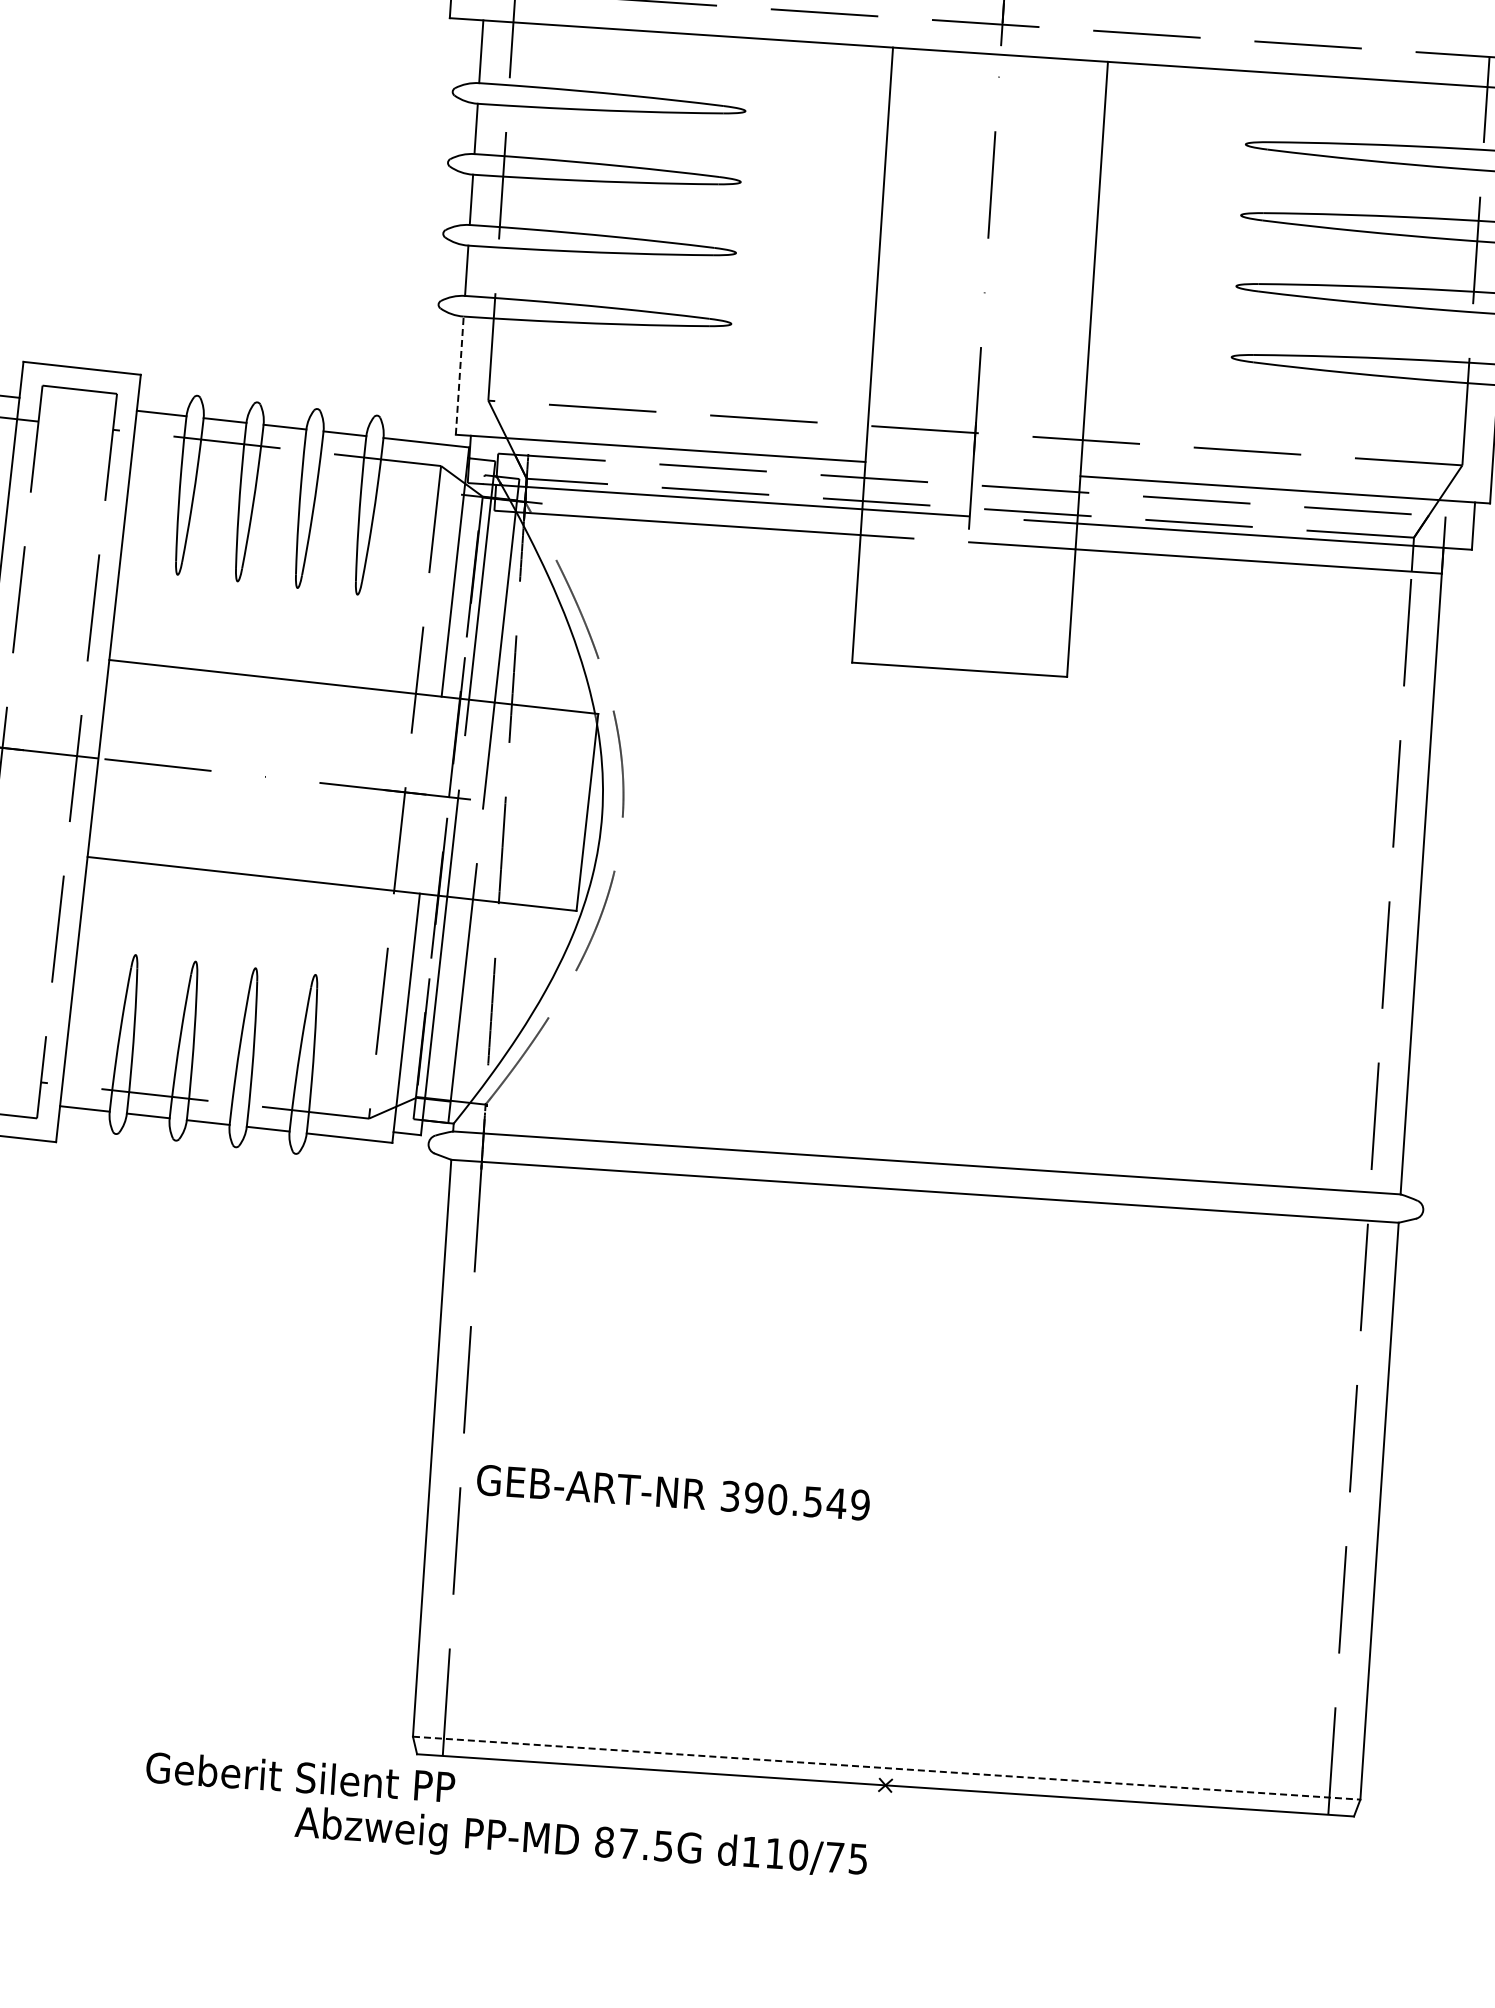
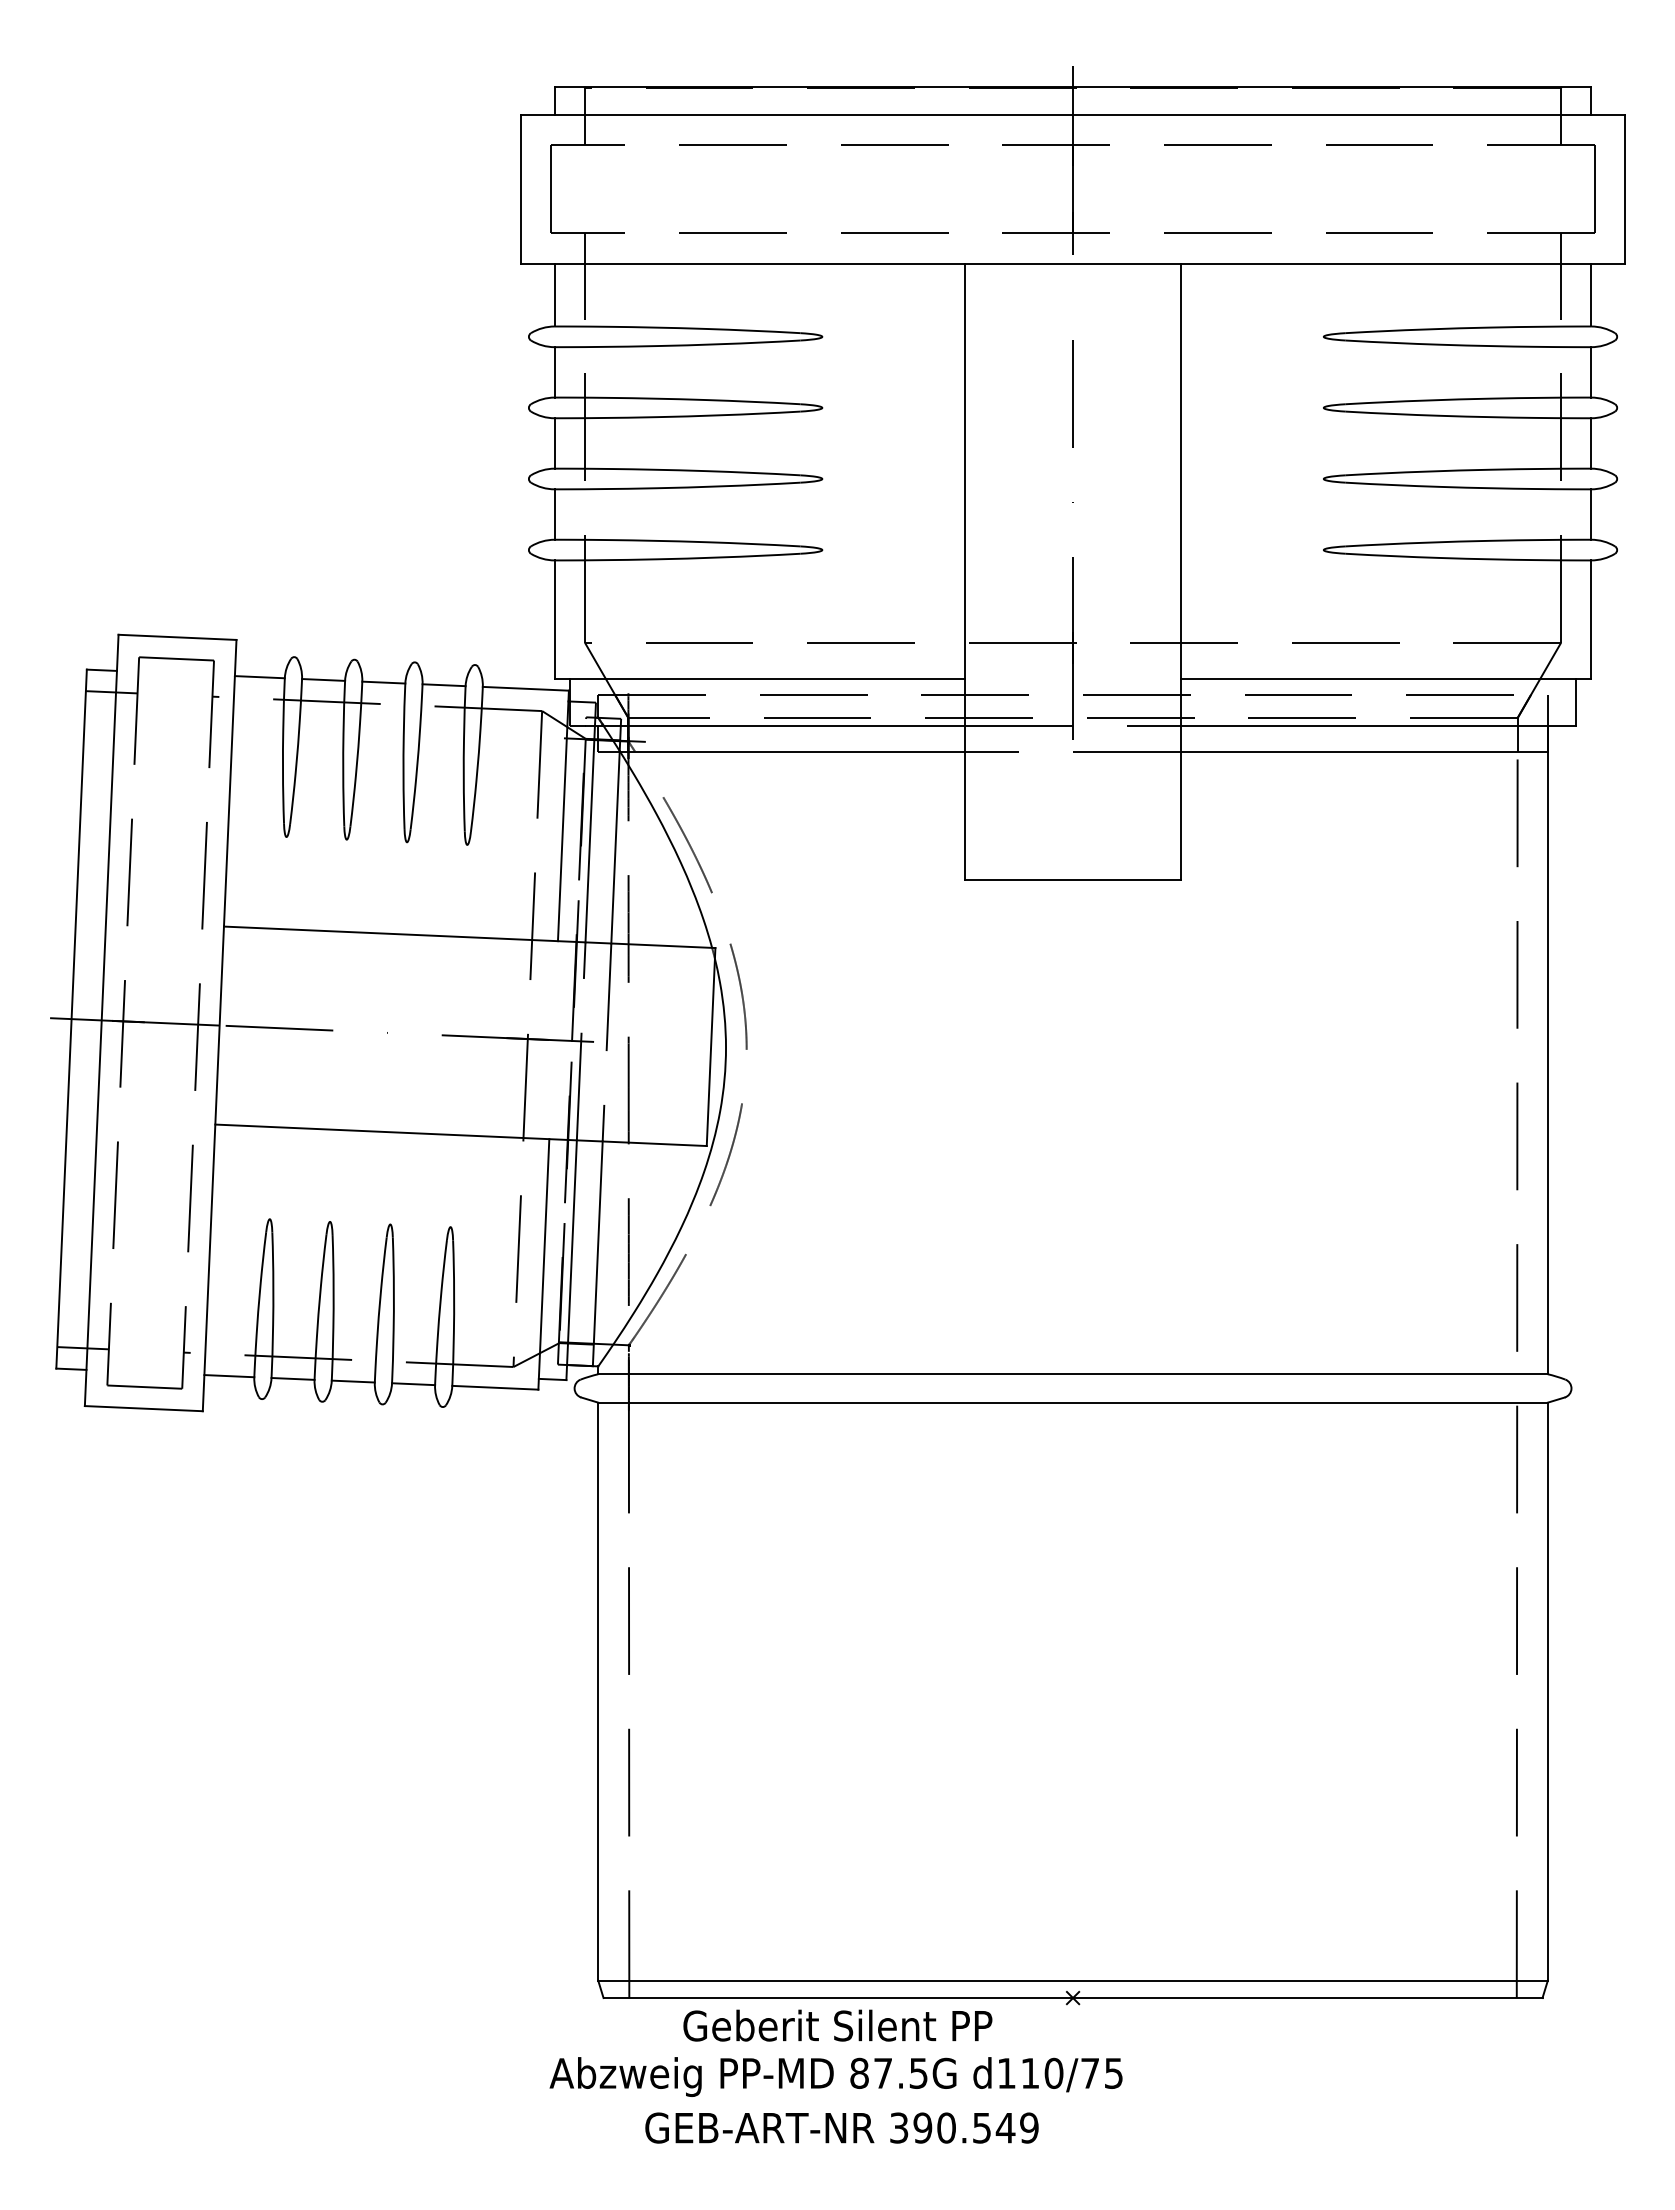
line: (459, 375) -> (554, 619), dashed -> solid
text: (672, 1492) -> (841, 2127), moved
line: (887, 1767) -> (1073, 1980), dashed -> solid
text: (300, 1777) -> (837, 2025), moved
text: (580, 1843) -> (835, 2076), moved

